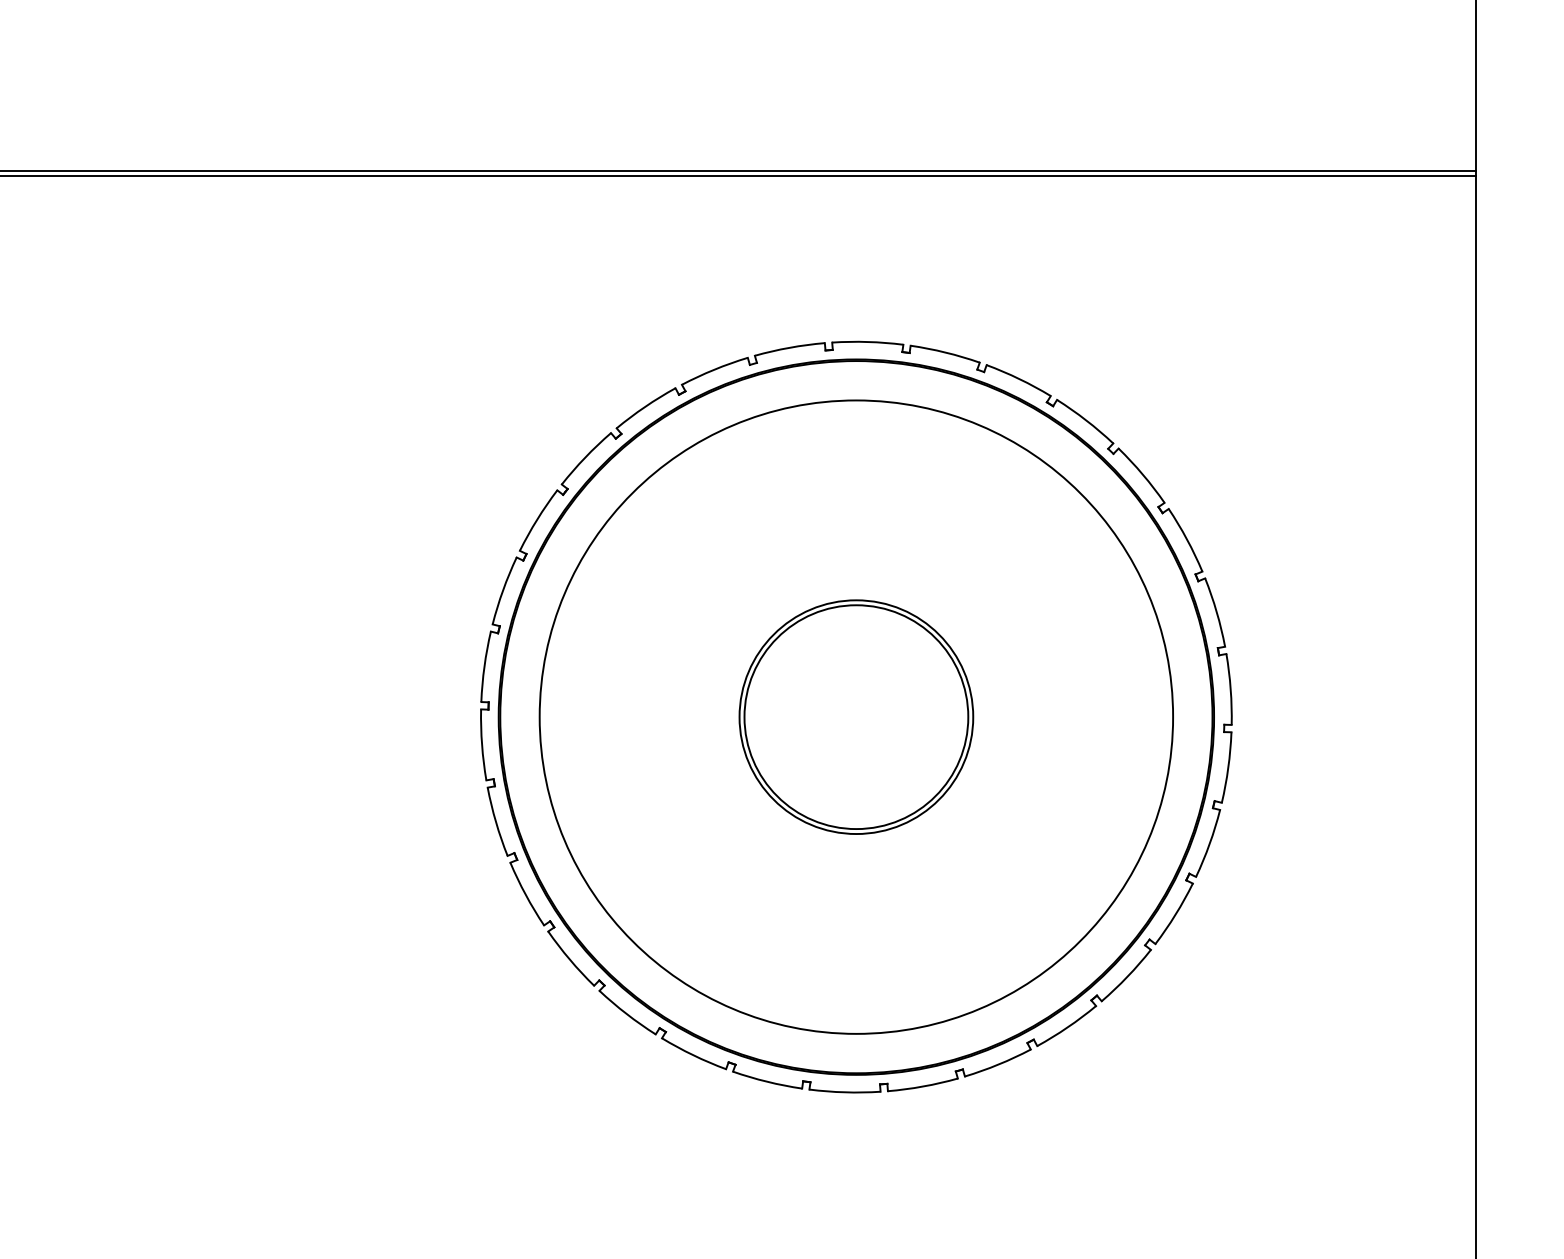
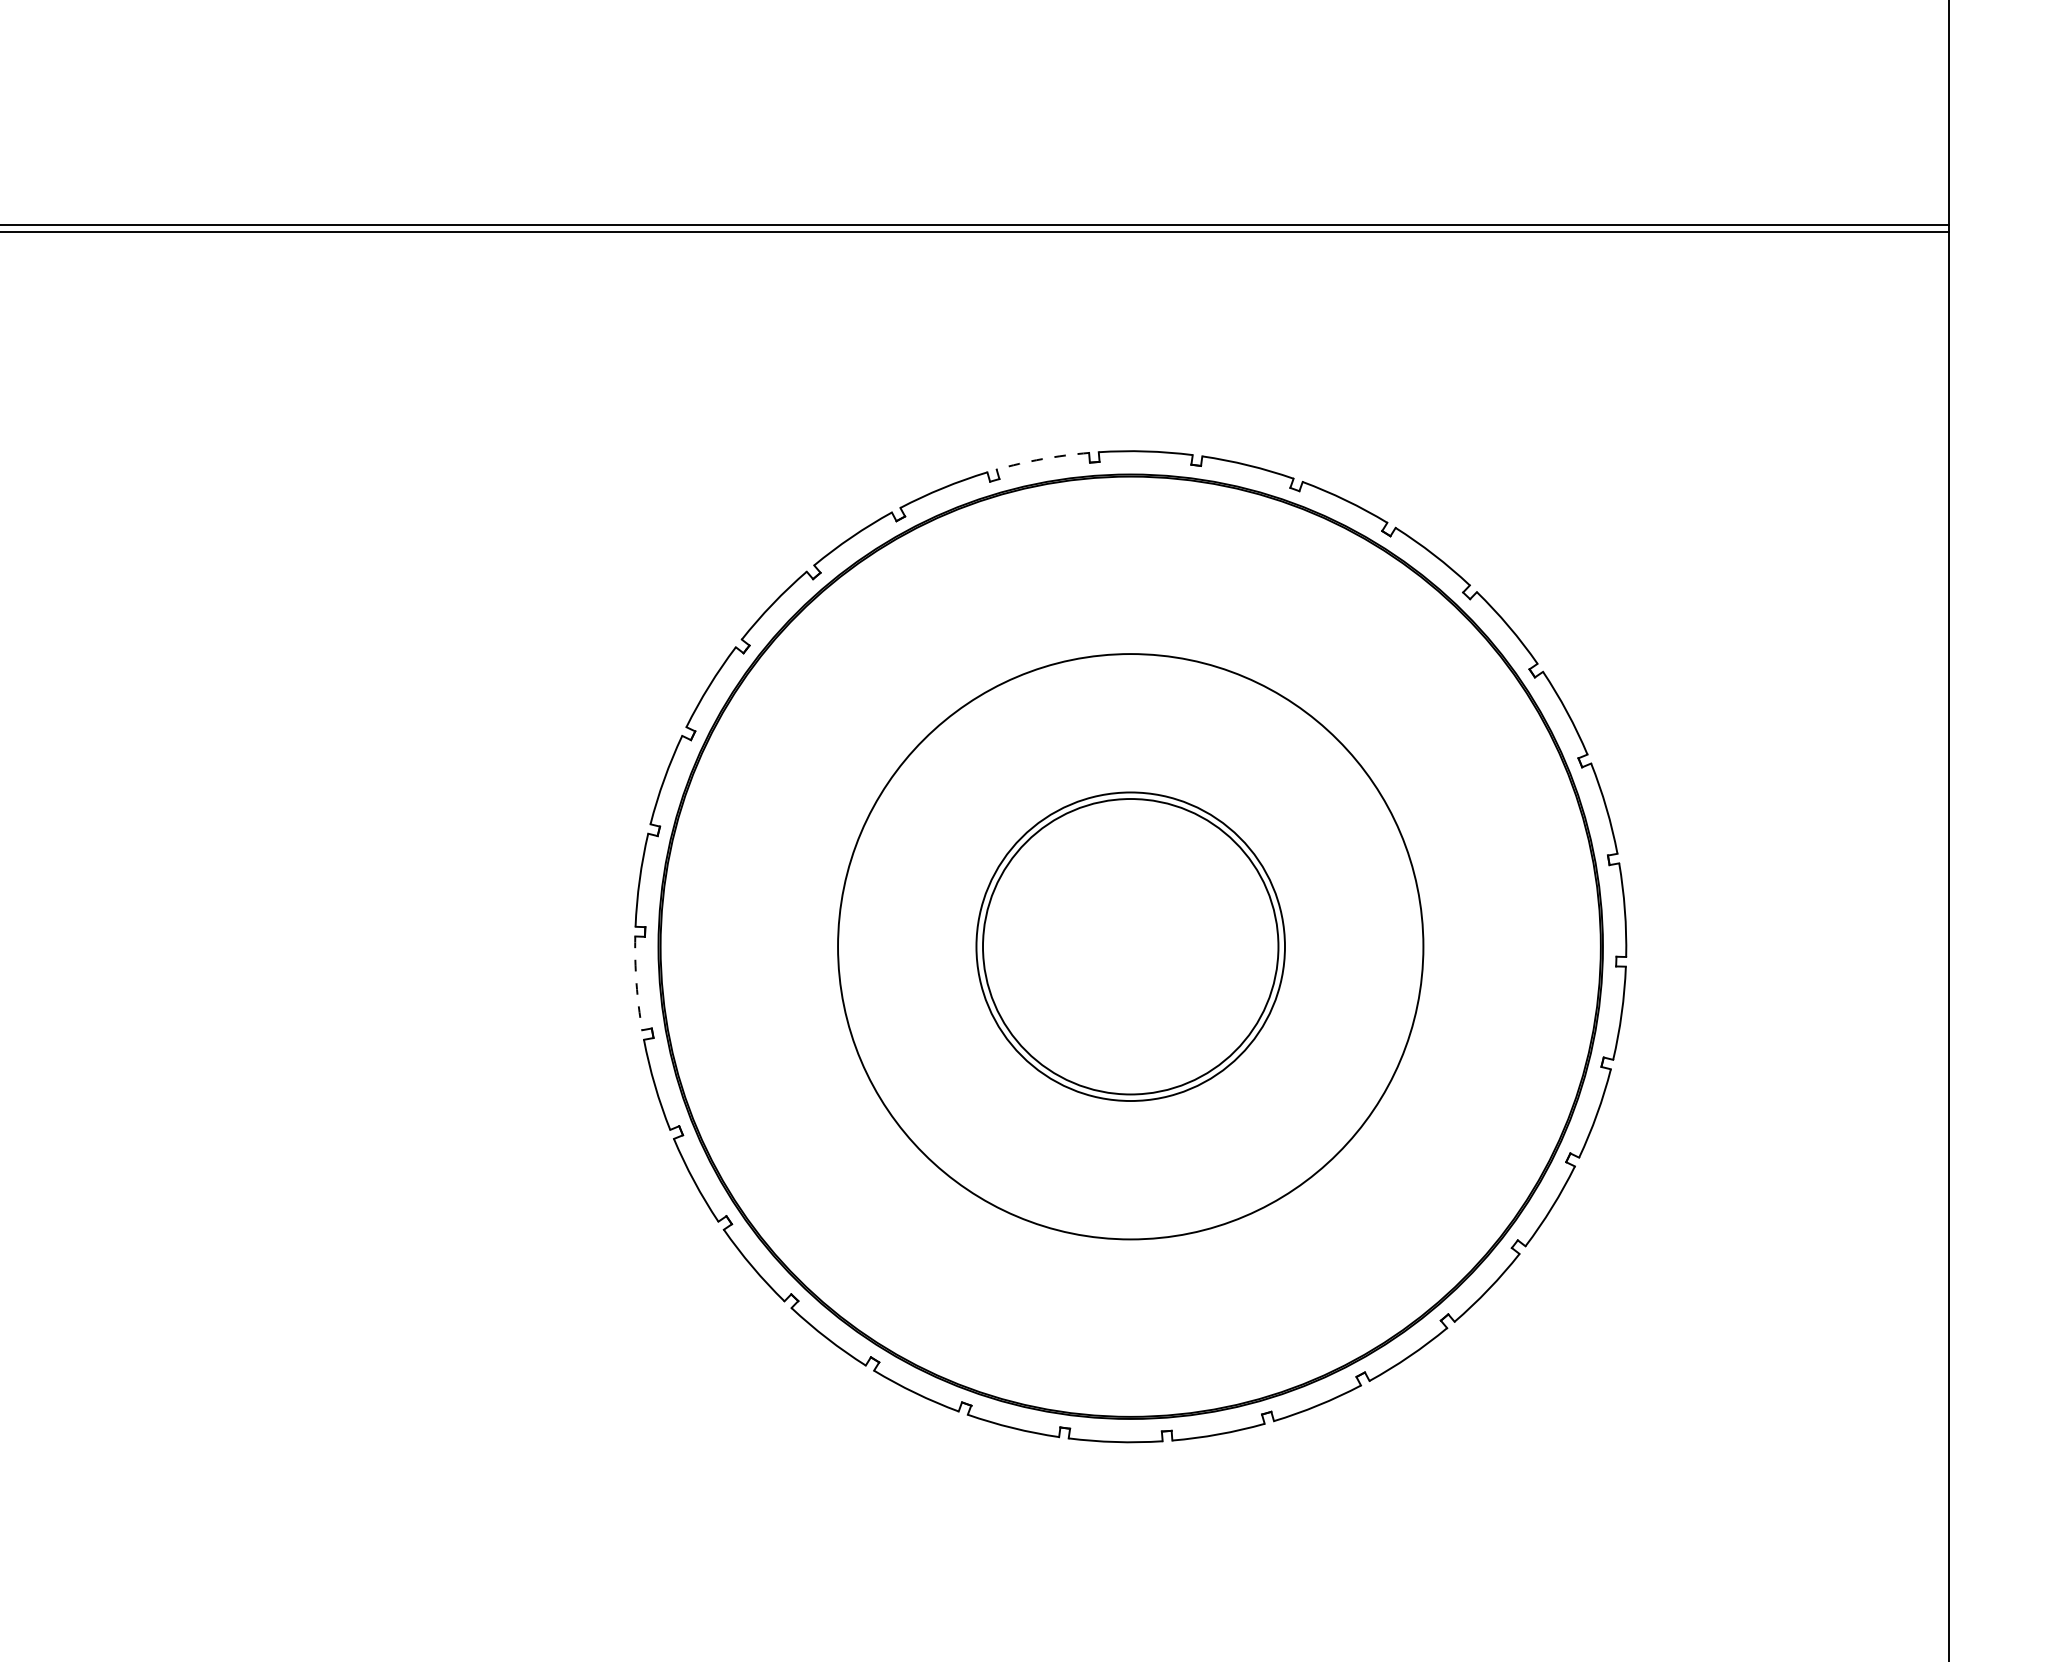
arc: (789, 347) -> (1042, 458), solid -> dashed
circle: (856, 716) -> (1130, 945), size x0.7
arc: (482, 745) -> (637, 984), solid -> dashed

